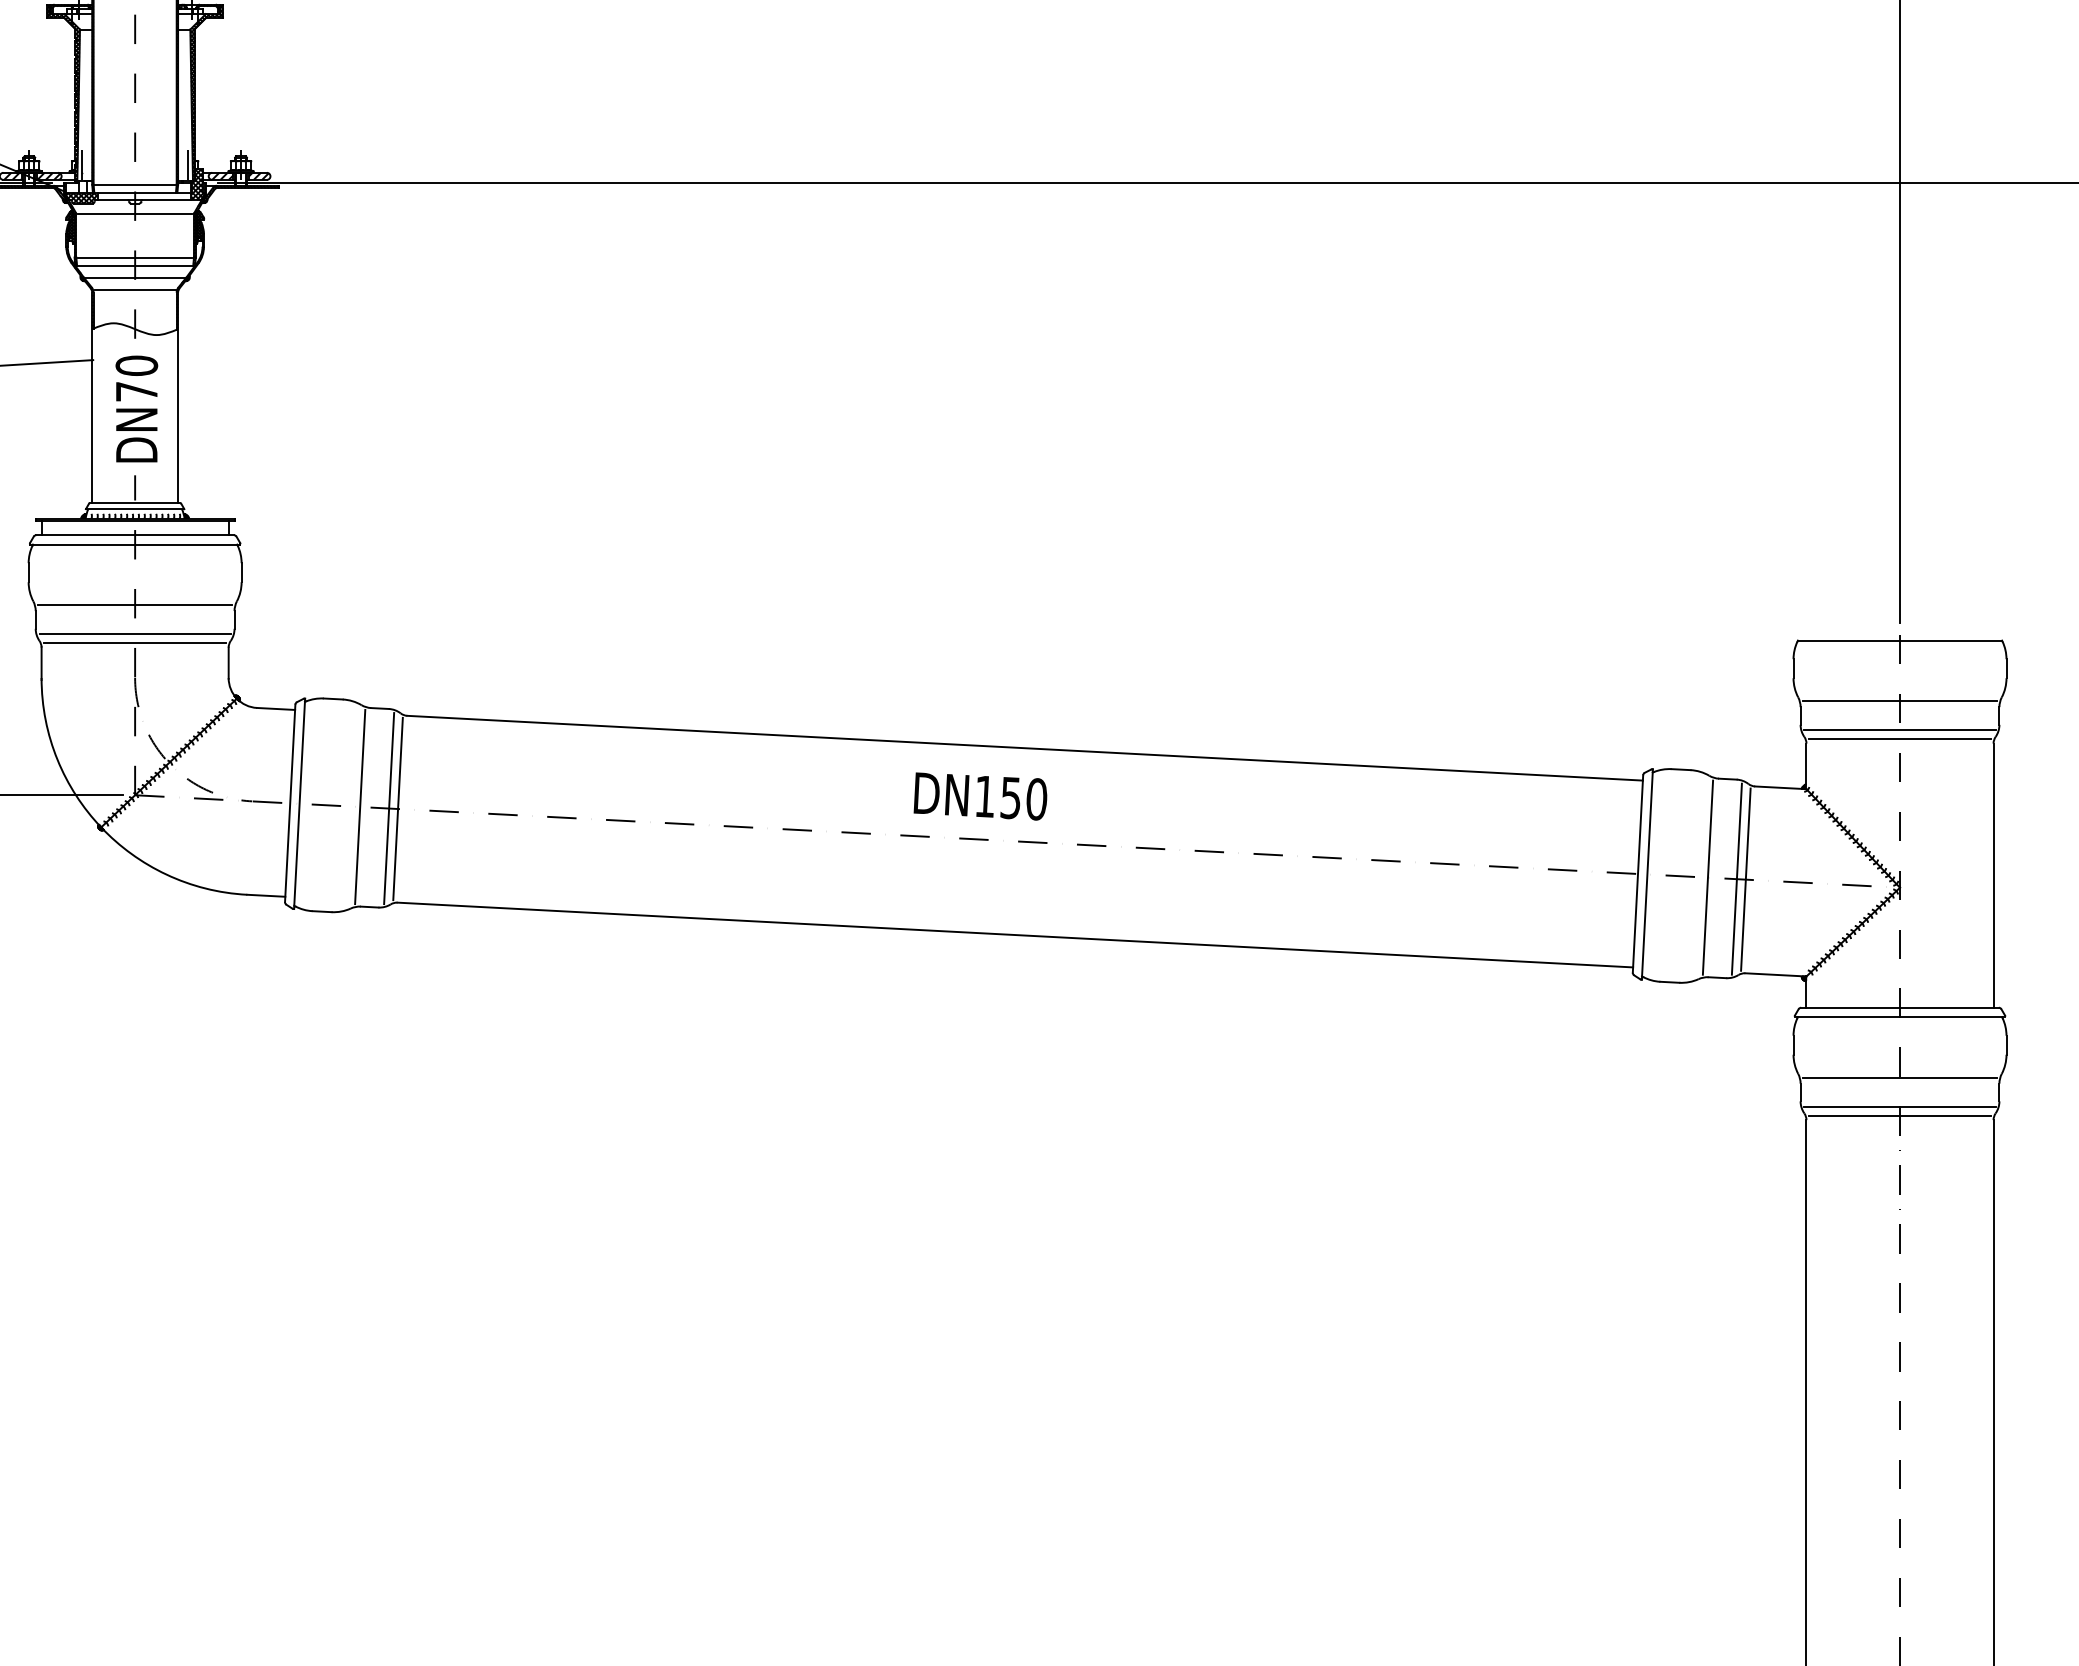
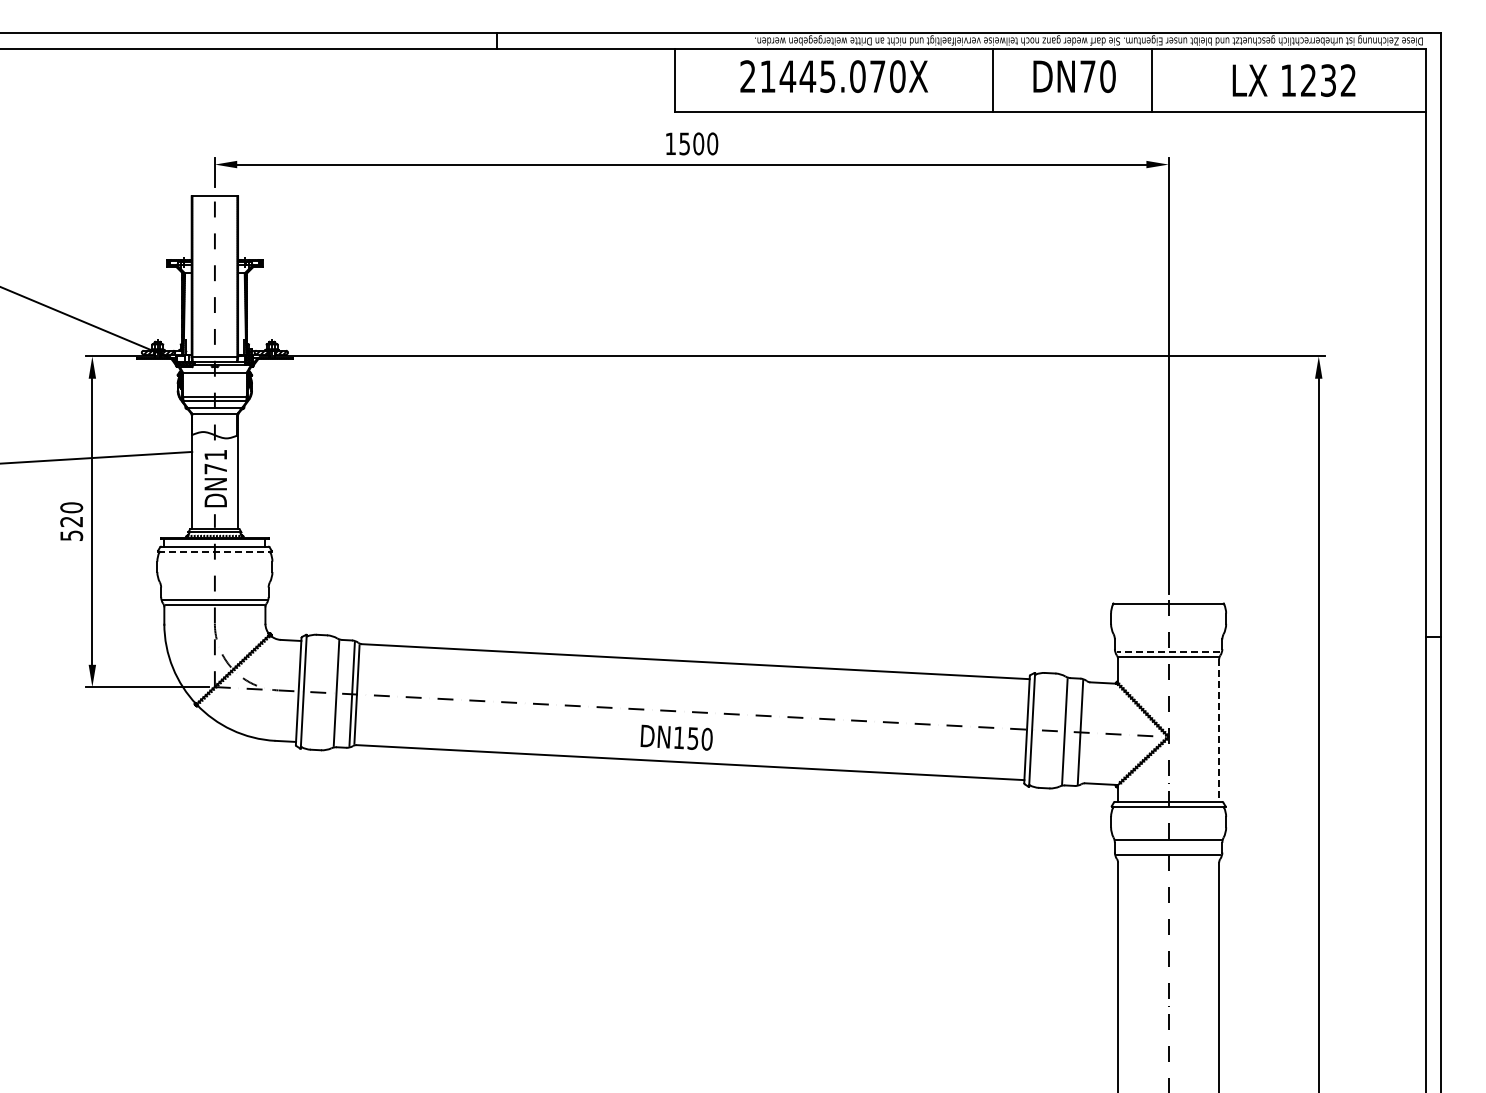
text: (136, 364) -> (215, 454), DN70 -> DN71
line: (134, 544) -> (214, 551), solid -> dashed
line: (134, 605) -> (214, 584), removed
line: (1899, 701) -> (1168, 636), removed
line: (1899, 729) -> (1168, 651), solid -> dashed
text: (980, 796) -> (676, 737), moved
line: (1994, 877) -> (1219, 731), solid -> dashed
line: (1744, 879) -> (1084, 732), removed
line: (1899, 1116) -> (1168, 860), removed

